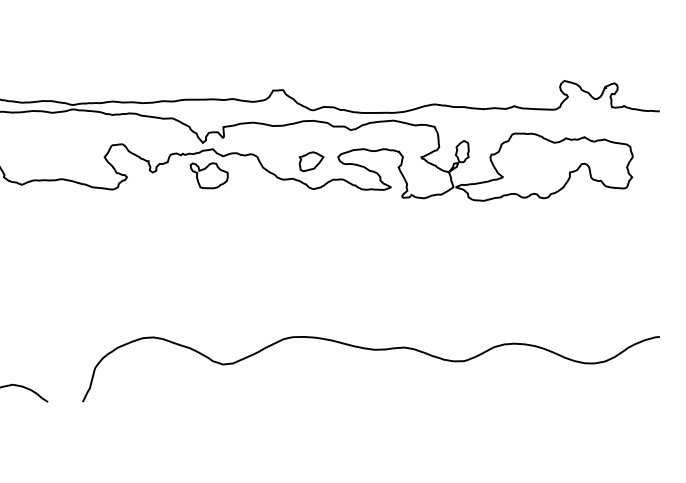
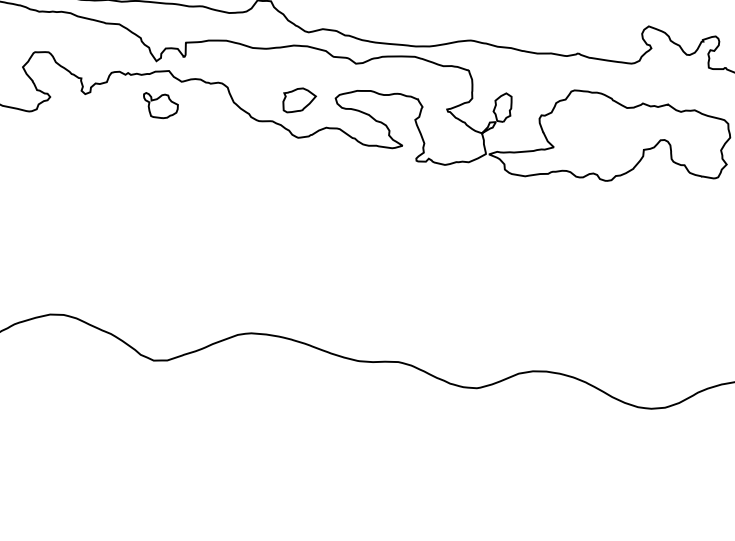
part: (208, 175) -> (159, 105), size x0.7

